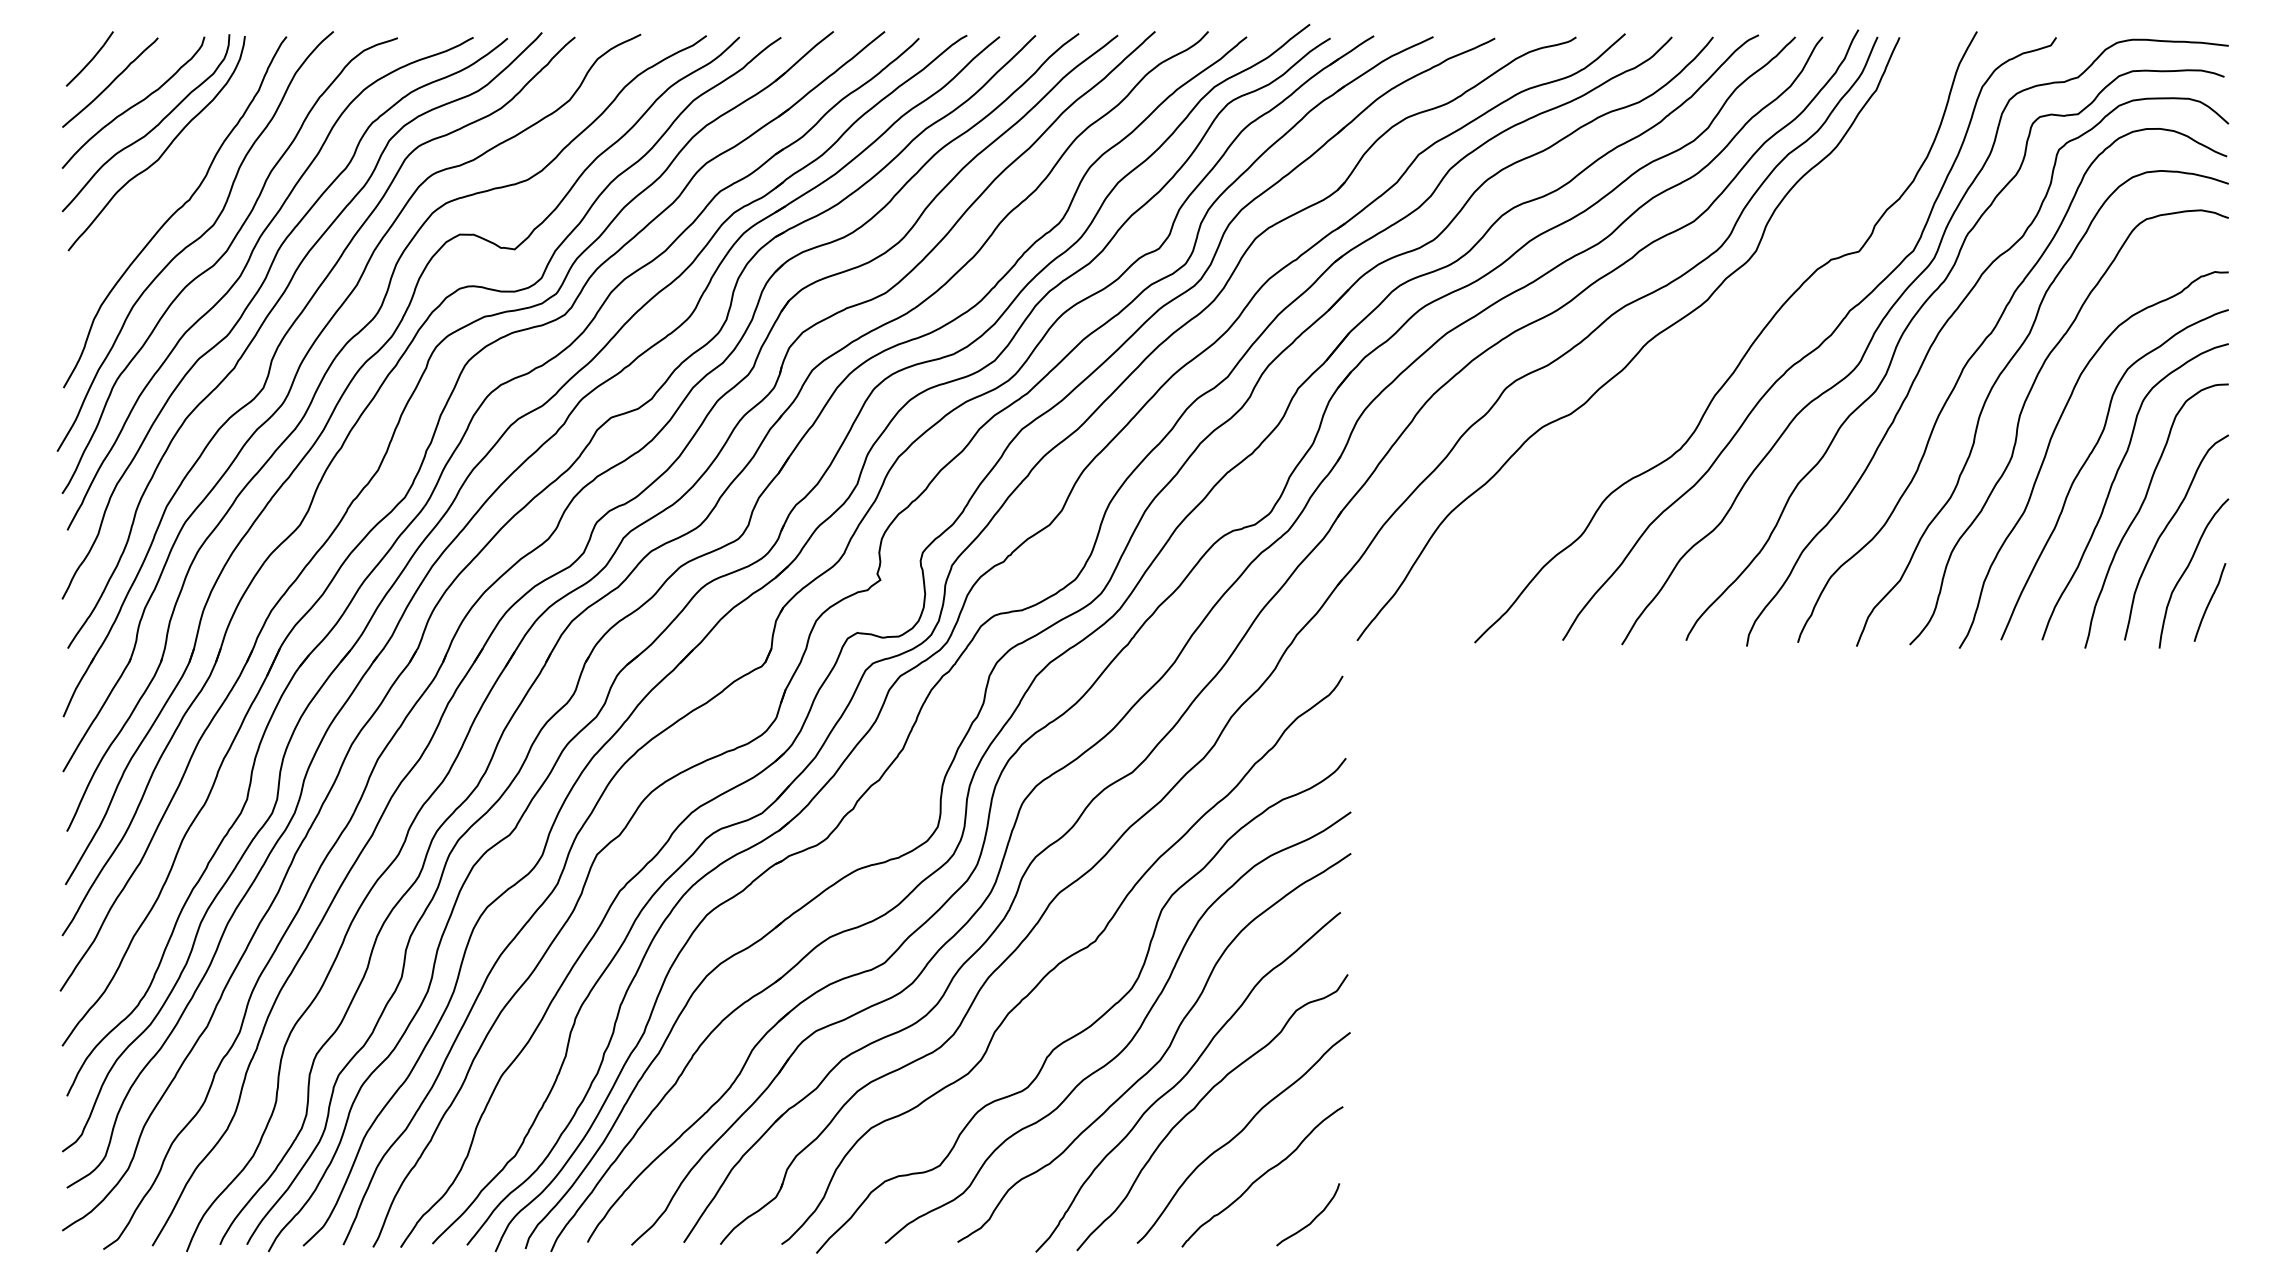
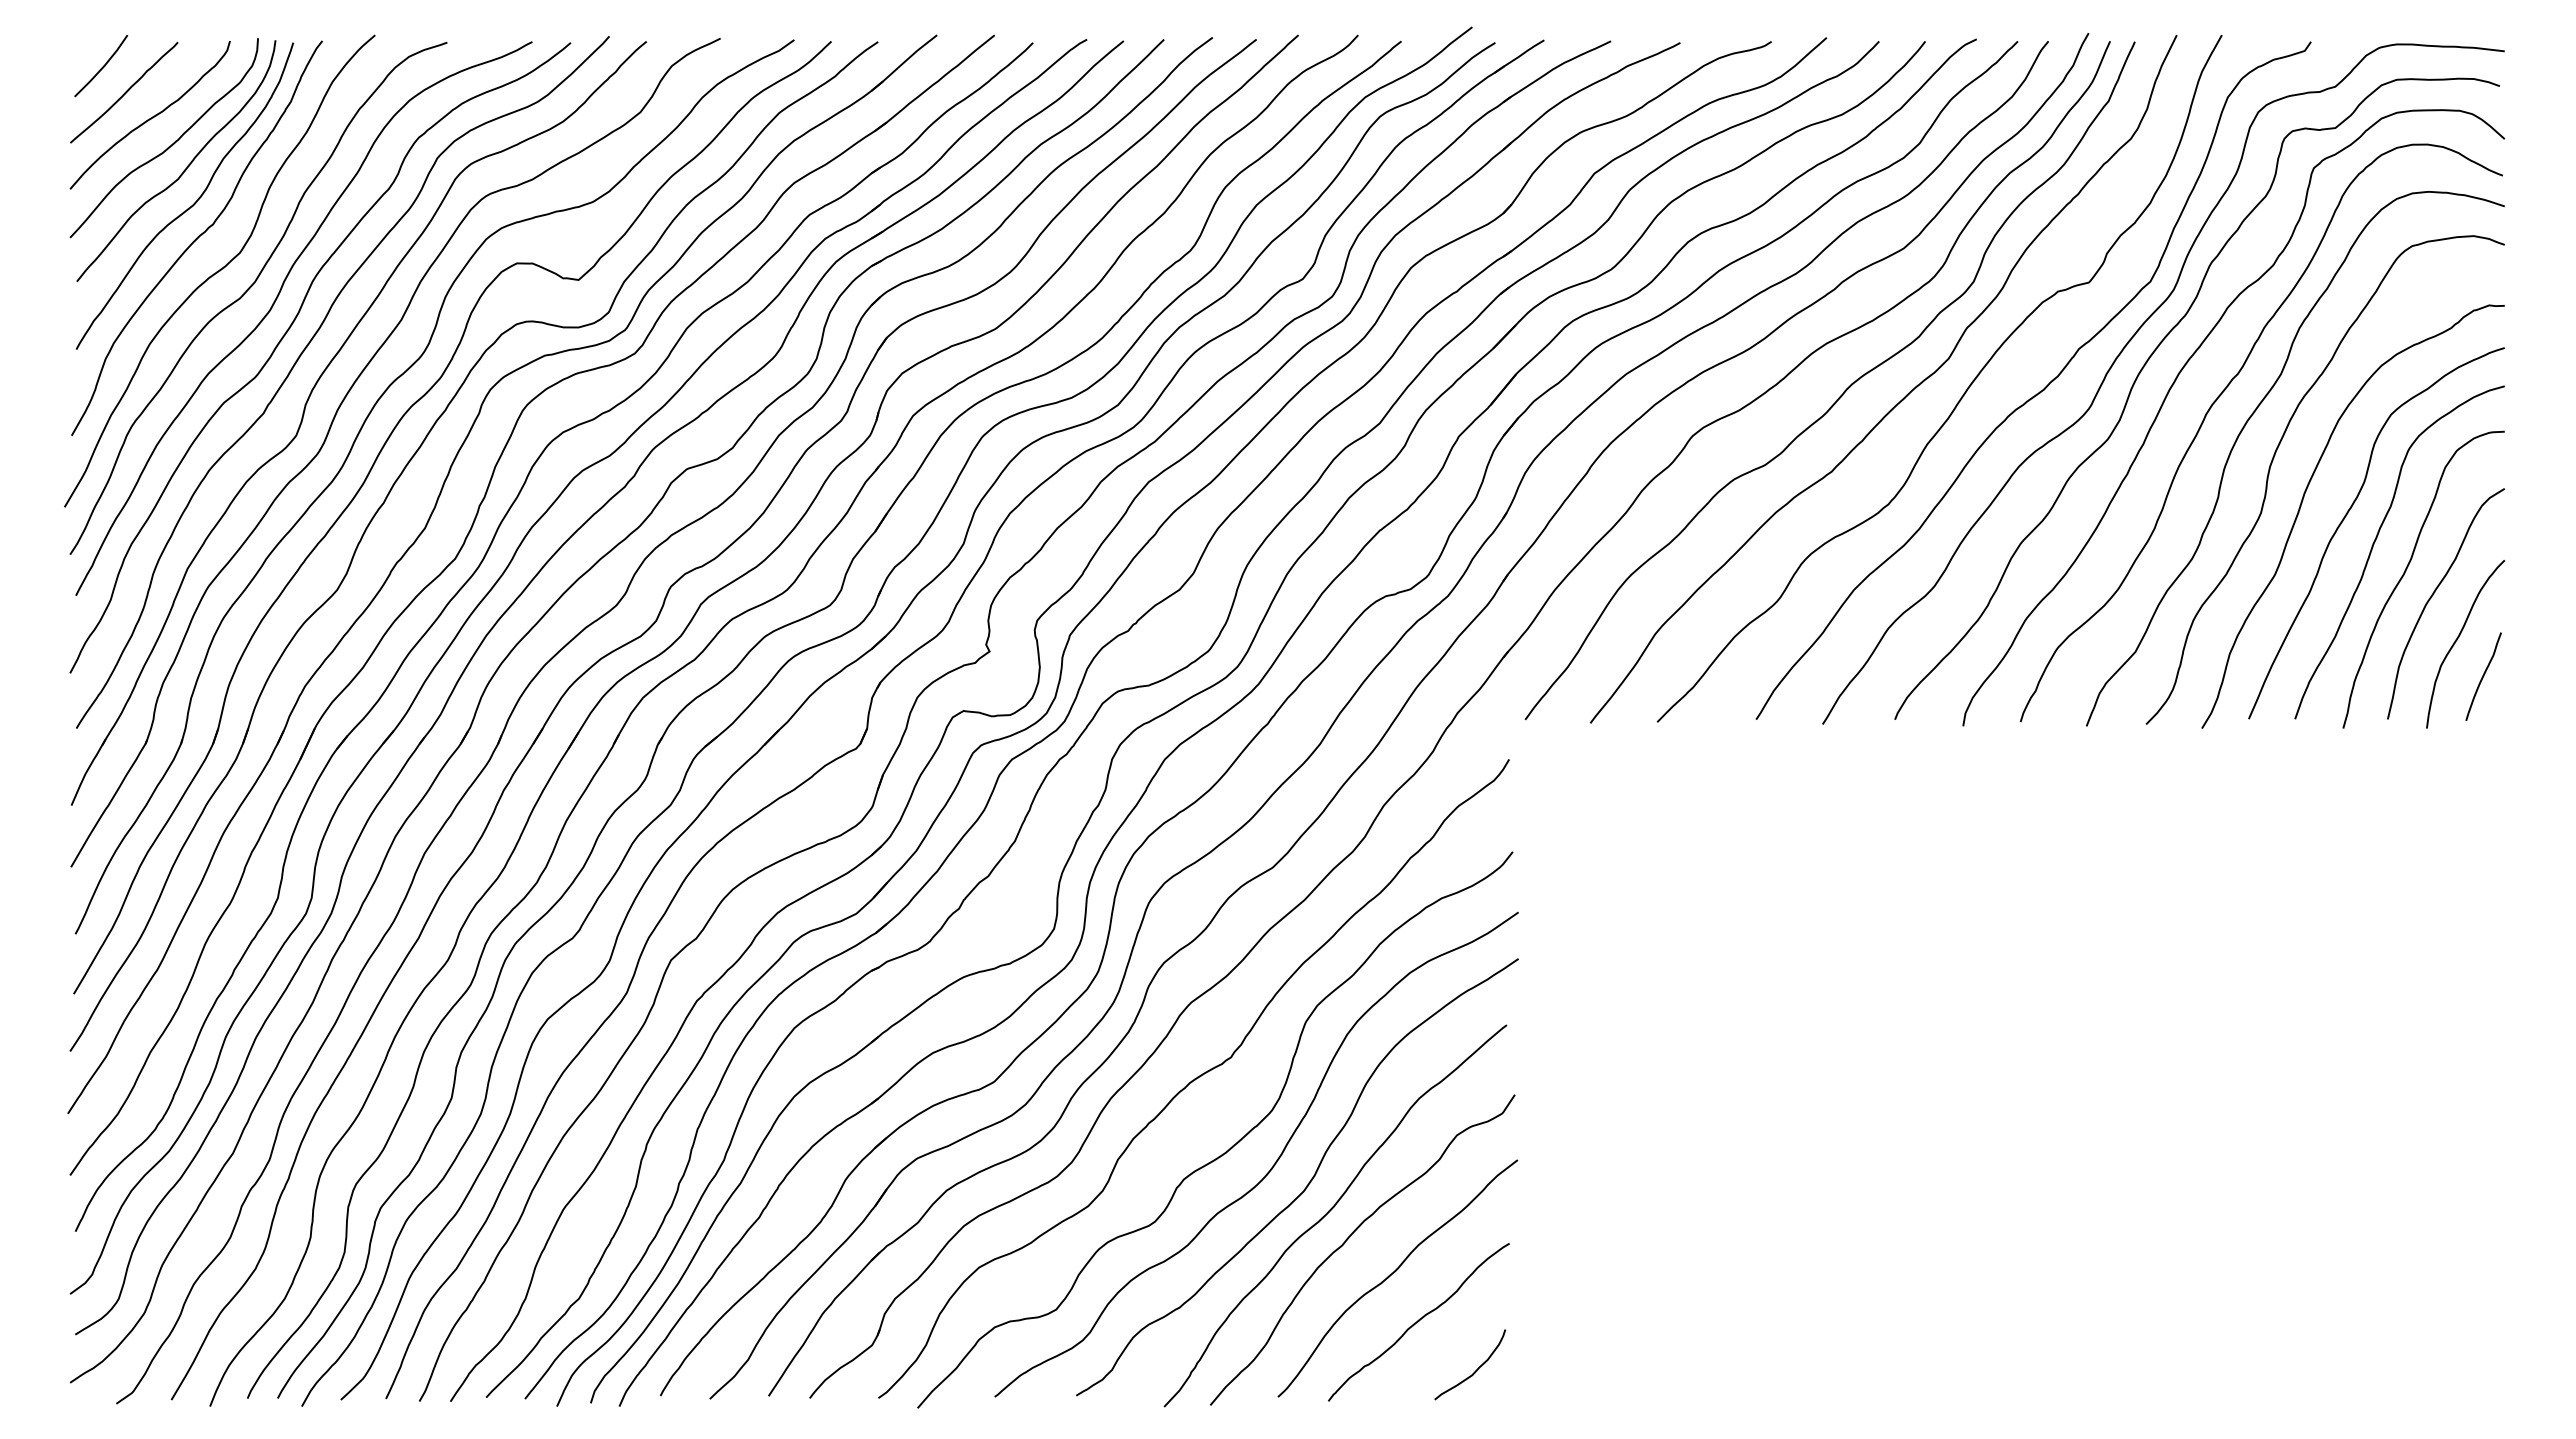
curve: (172, 181) -> (193, 203), added
curve: (1692, 354) -> (1902, 398), added

